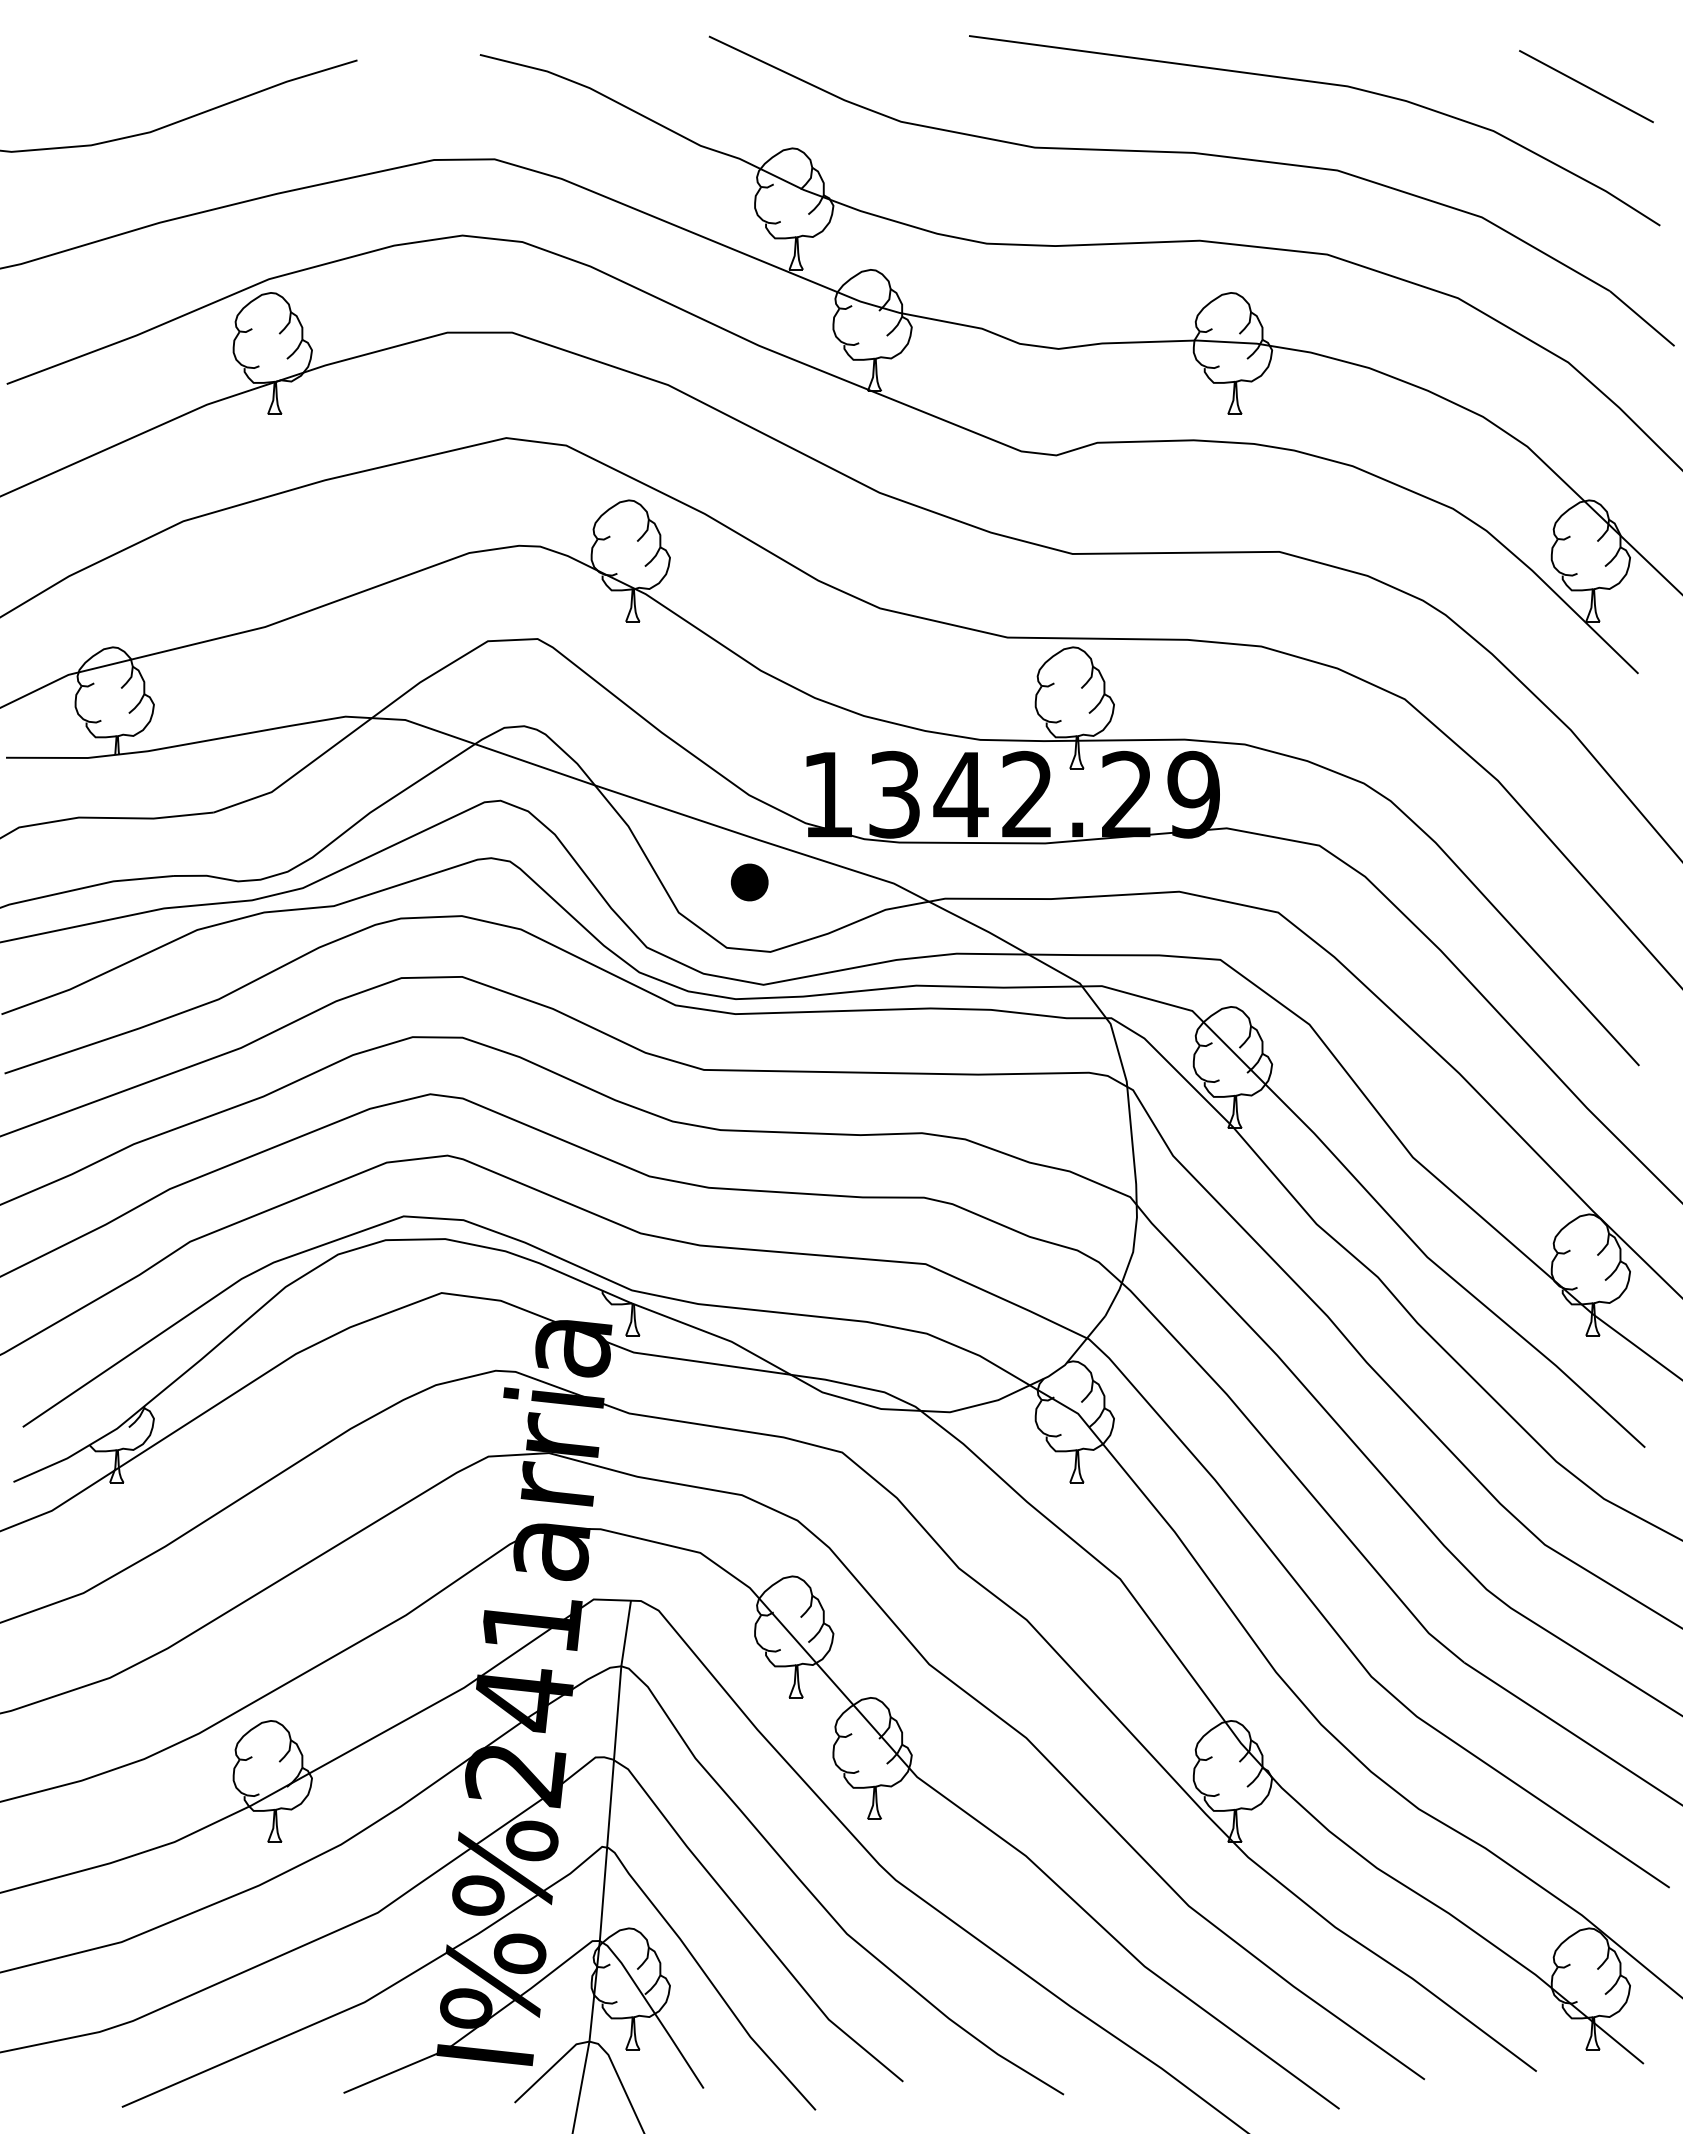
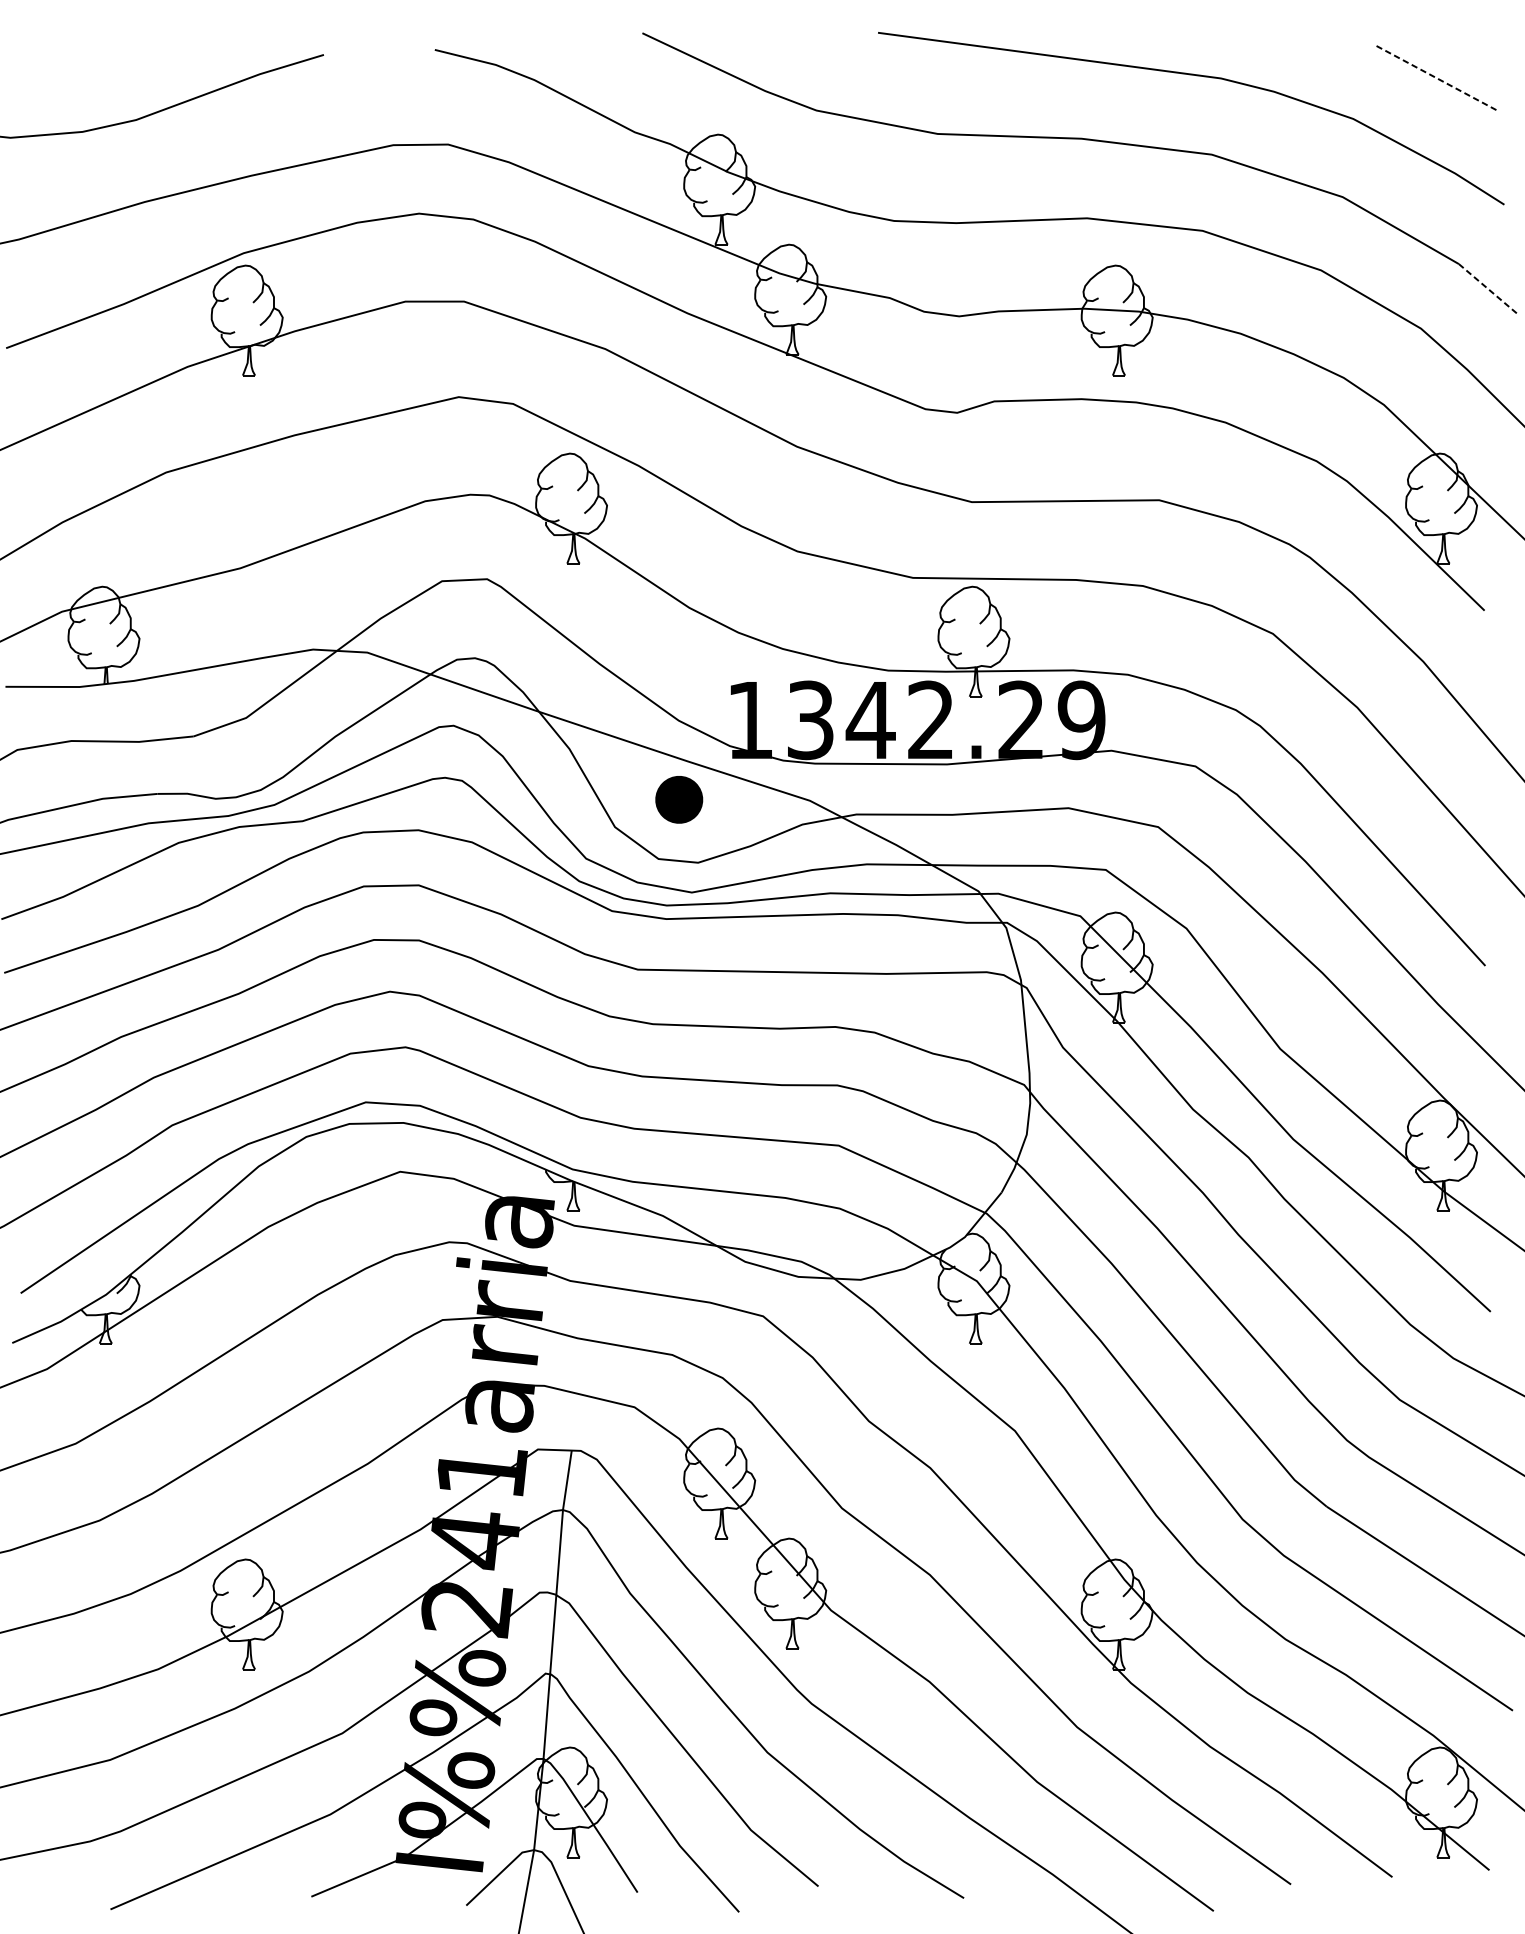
line: (1586, 86) -> (1437, 78), solid -> dashed
line: (1642, 318) -> (1488, 288), solid -> dashed
part: (749, 882) -> (679, 799), size x1.4

